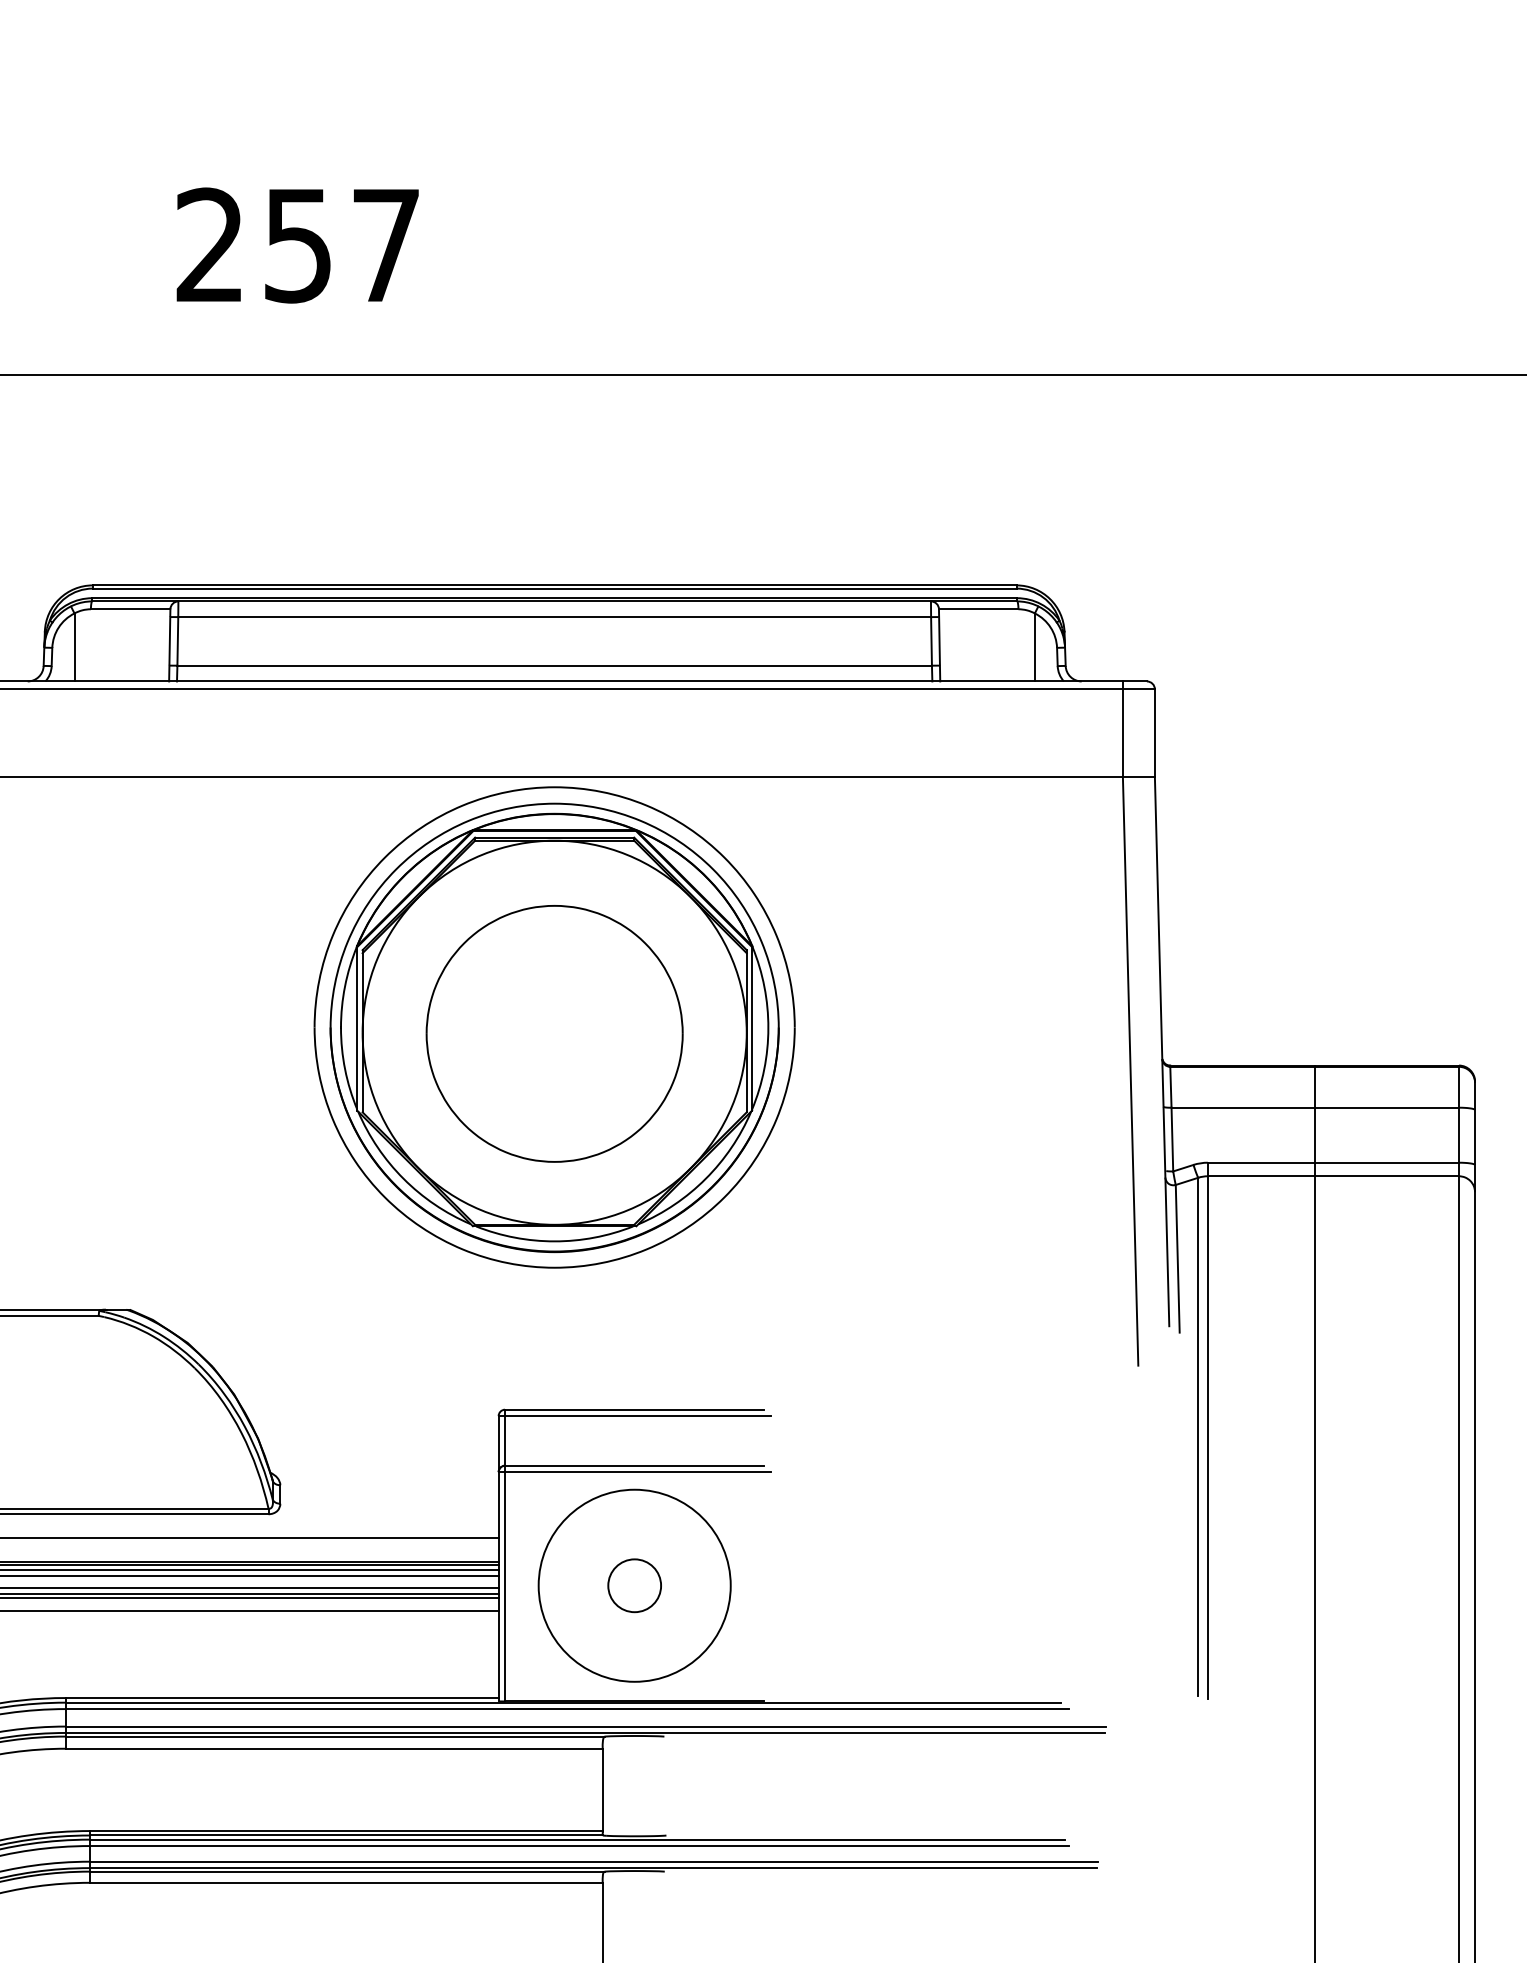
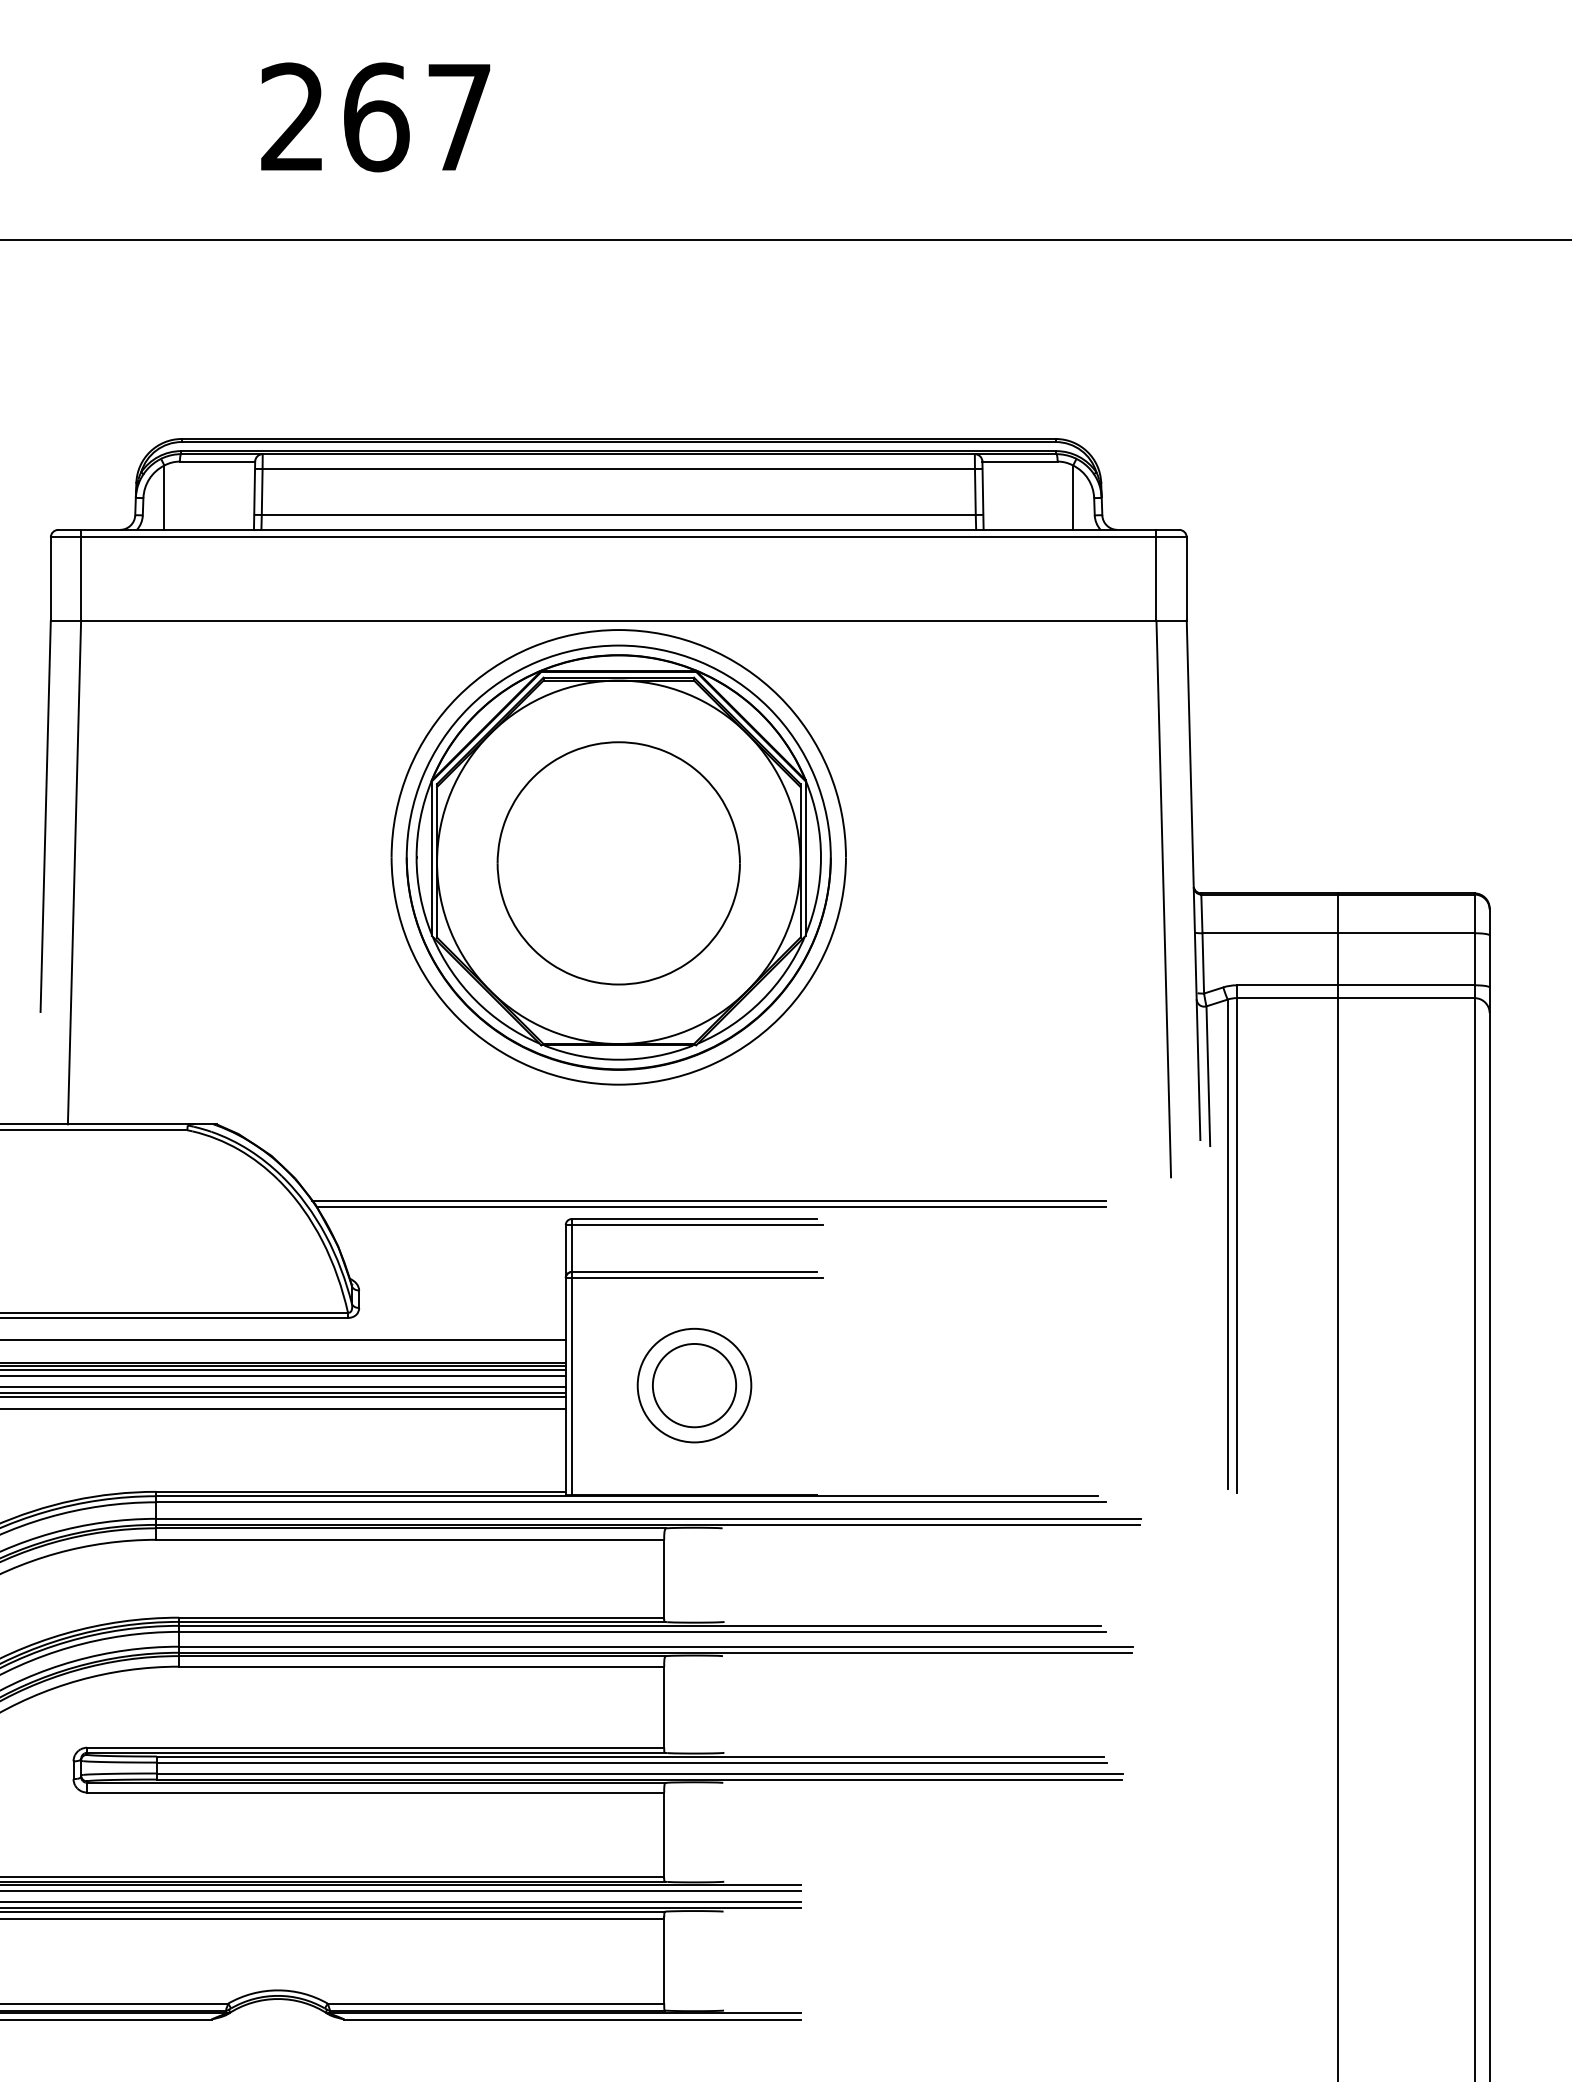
text: (298, 245) -> (376, 117), 257 -> 267
line: (650, 1390) -> (709, 1200), added
line: (652, 1396) -> (711, 1206), added
circle: (634, 1585) -> (694, 1385), size x0.62
circle: (634, 1585) -> (694, 1385), size x1.67

